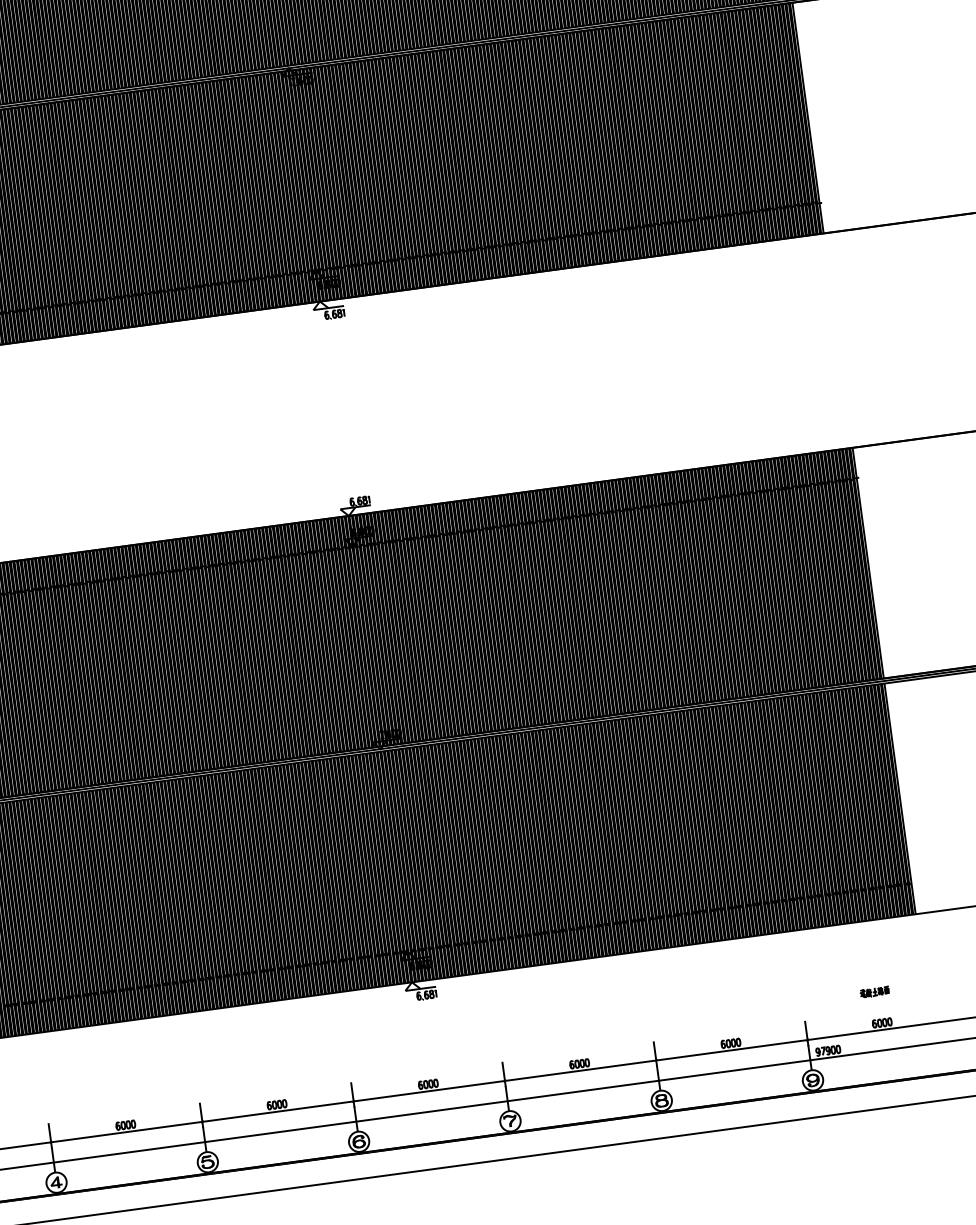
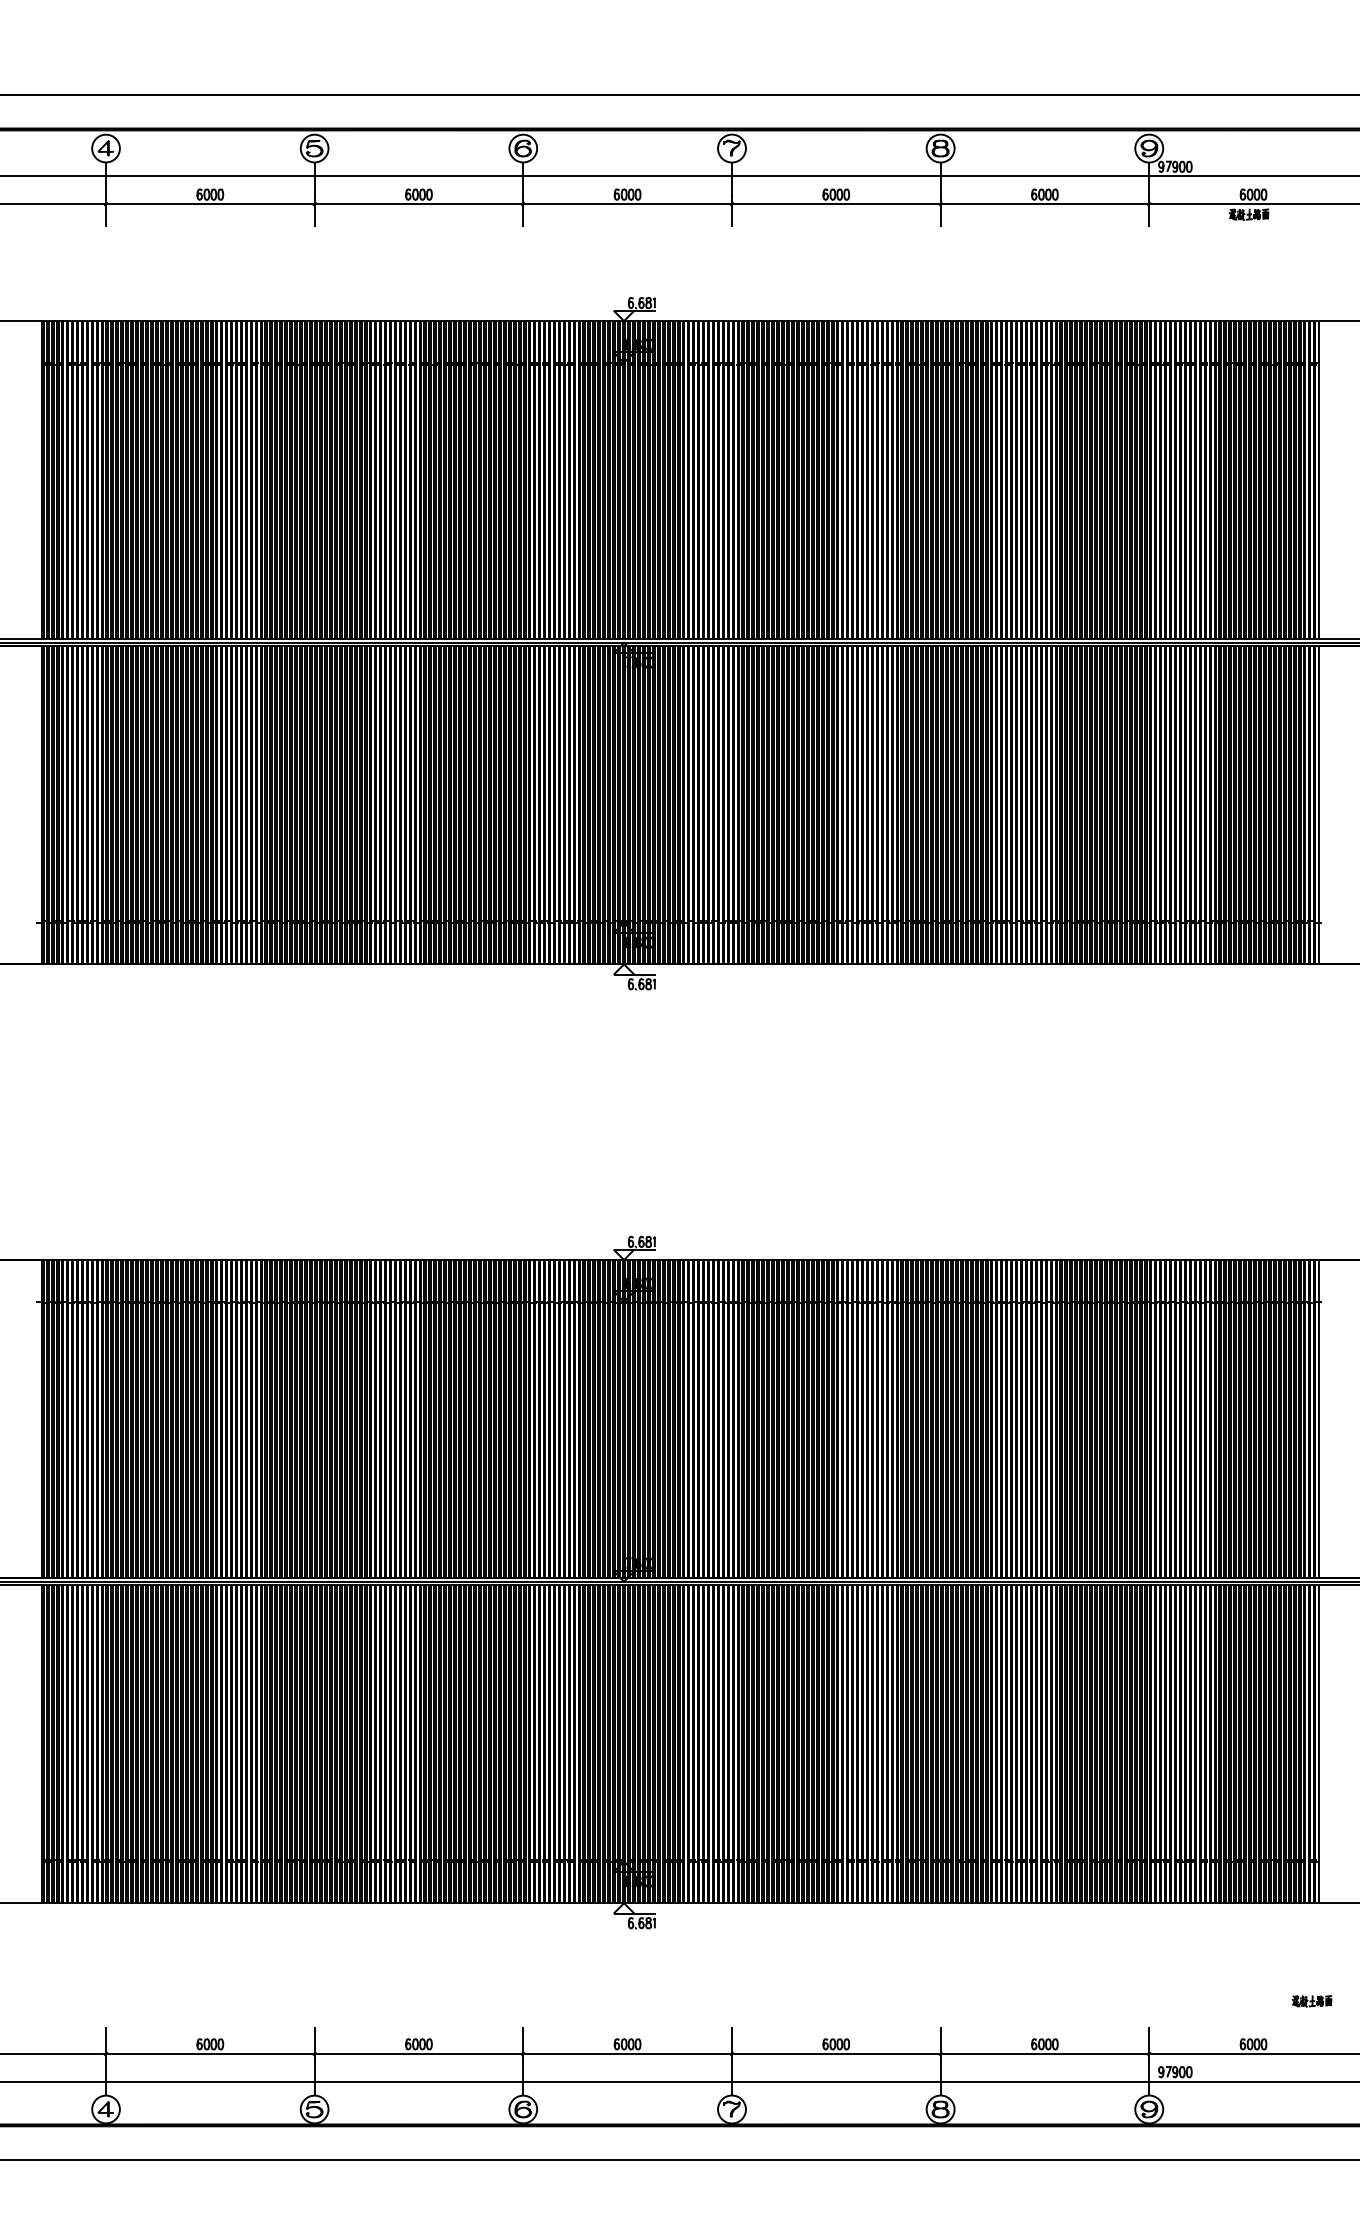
part: (874, 992) -> (1311, 2001), moved

